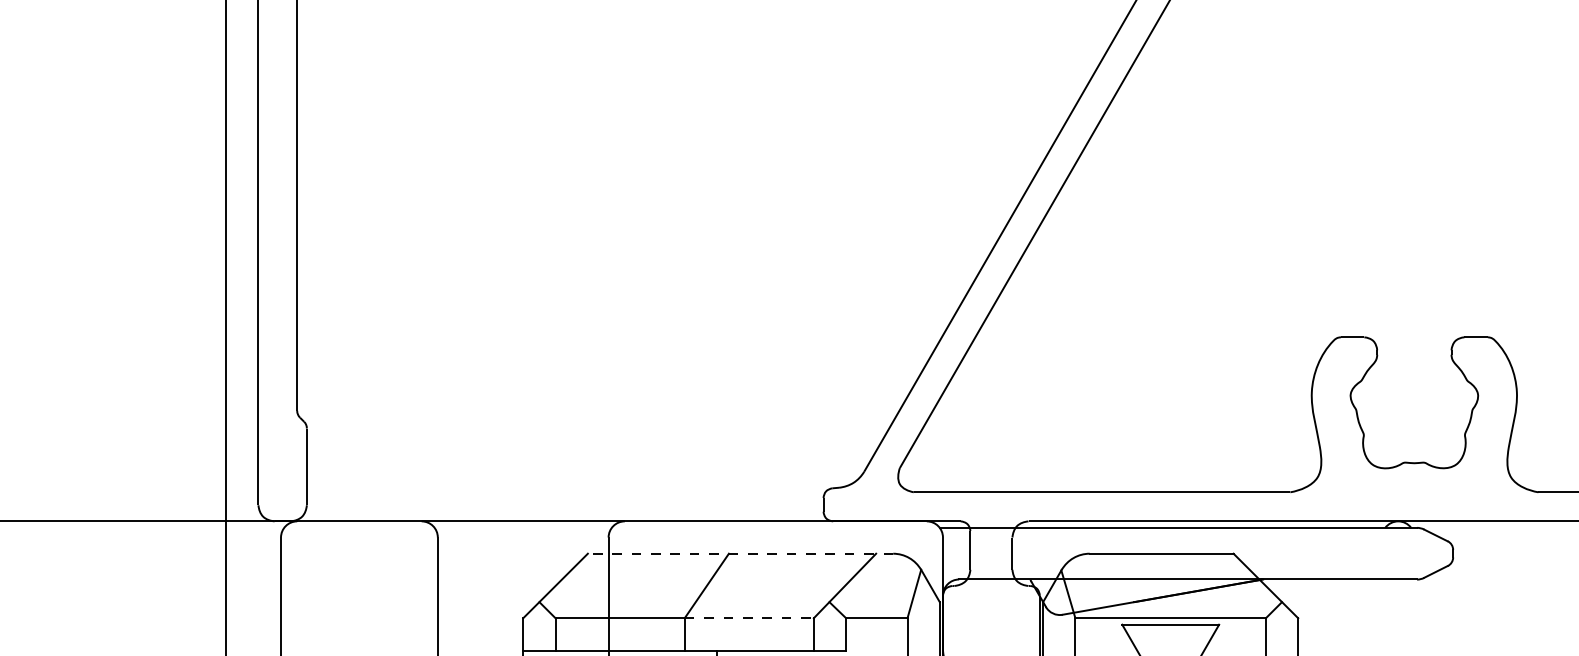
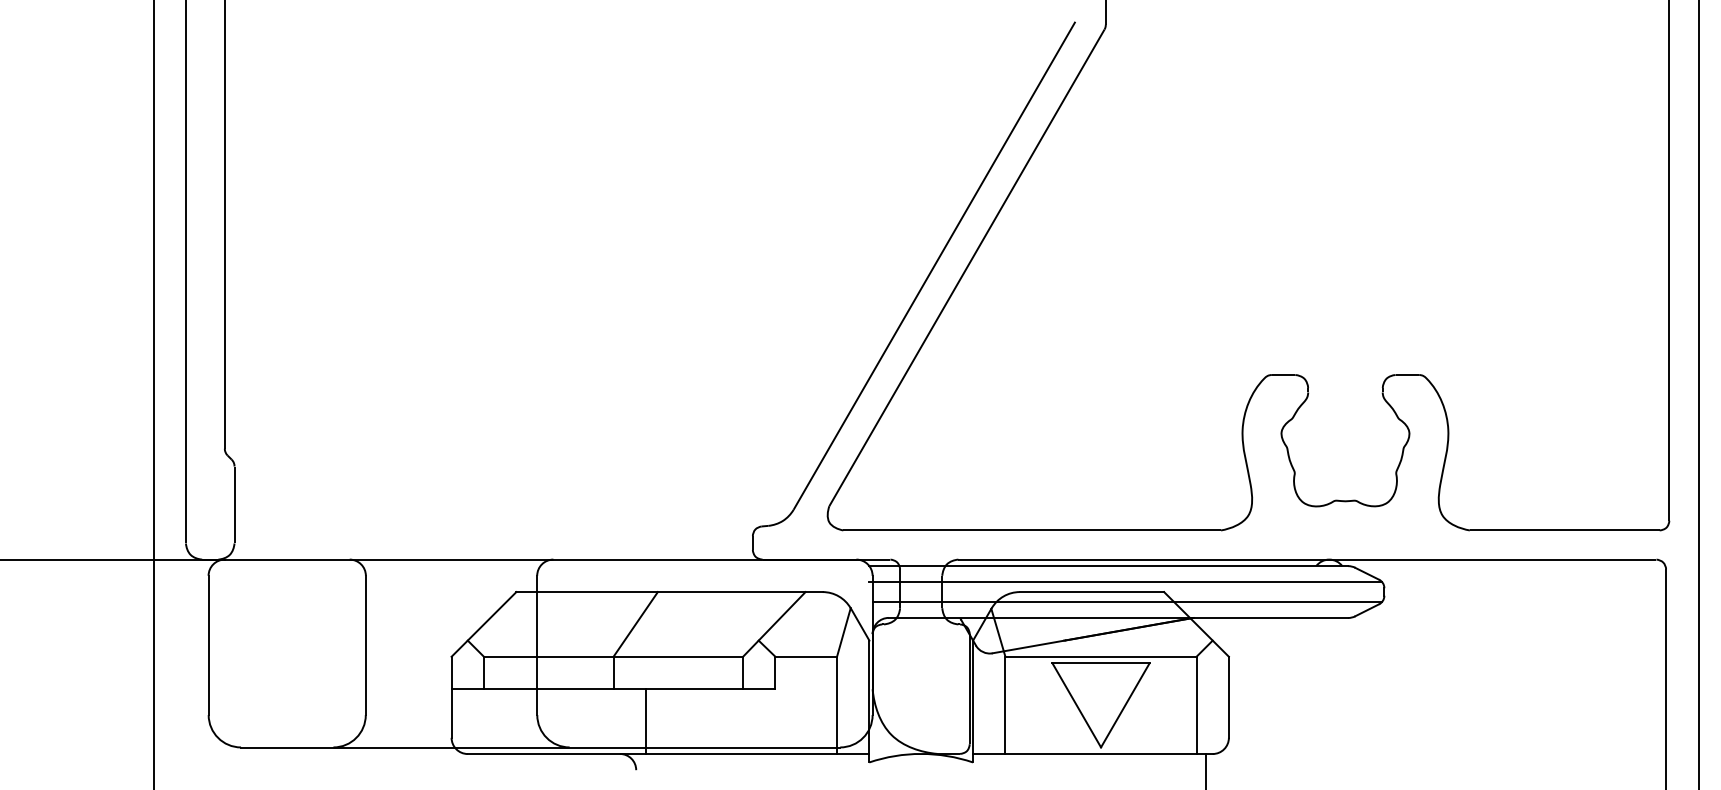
line: (1195, 544) -> (1125, 582), added
line: (740, 554) -> (669, 592), dashed -> solid
line: (1197, 563) -> (1127, 601), added
line: (749, 617) -> (678, 656), dashed -> solid

